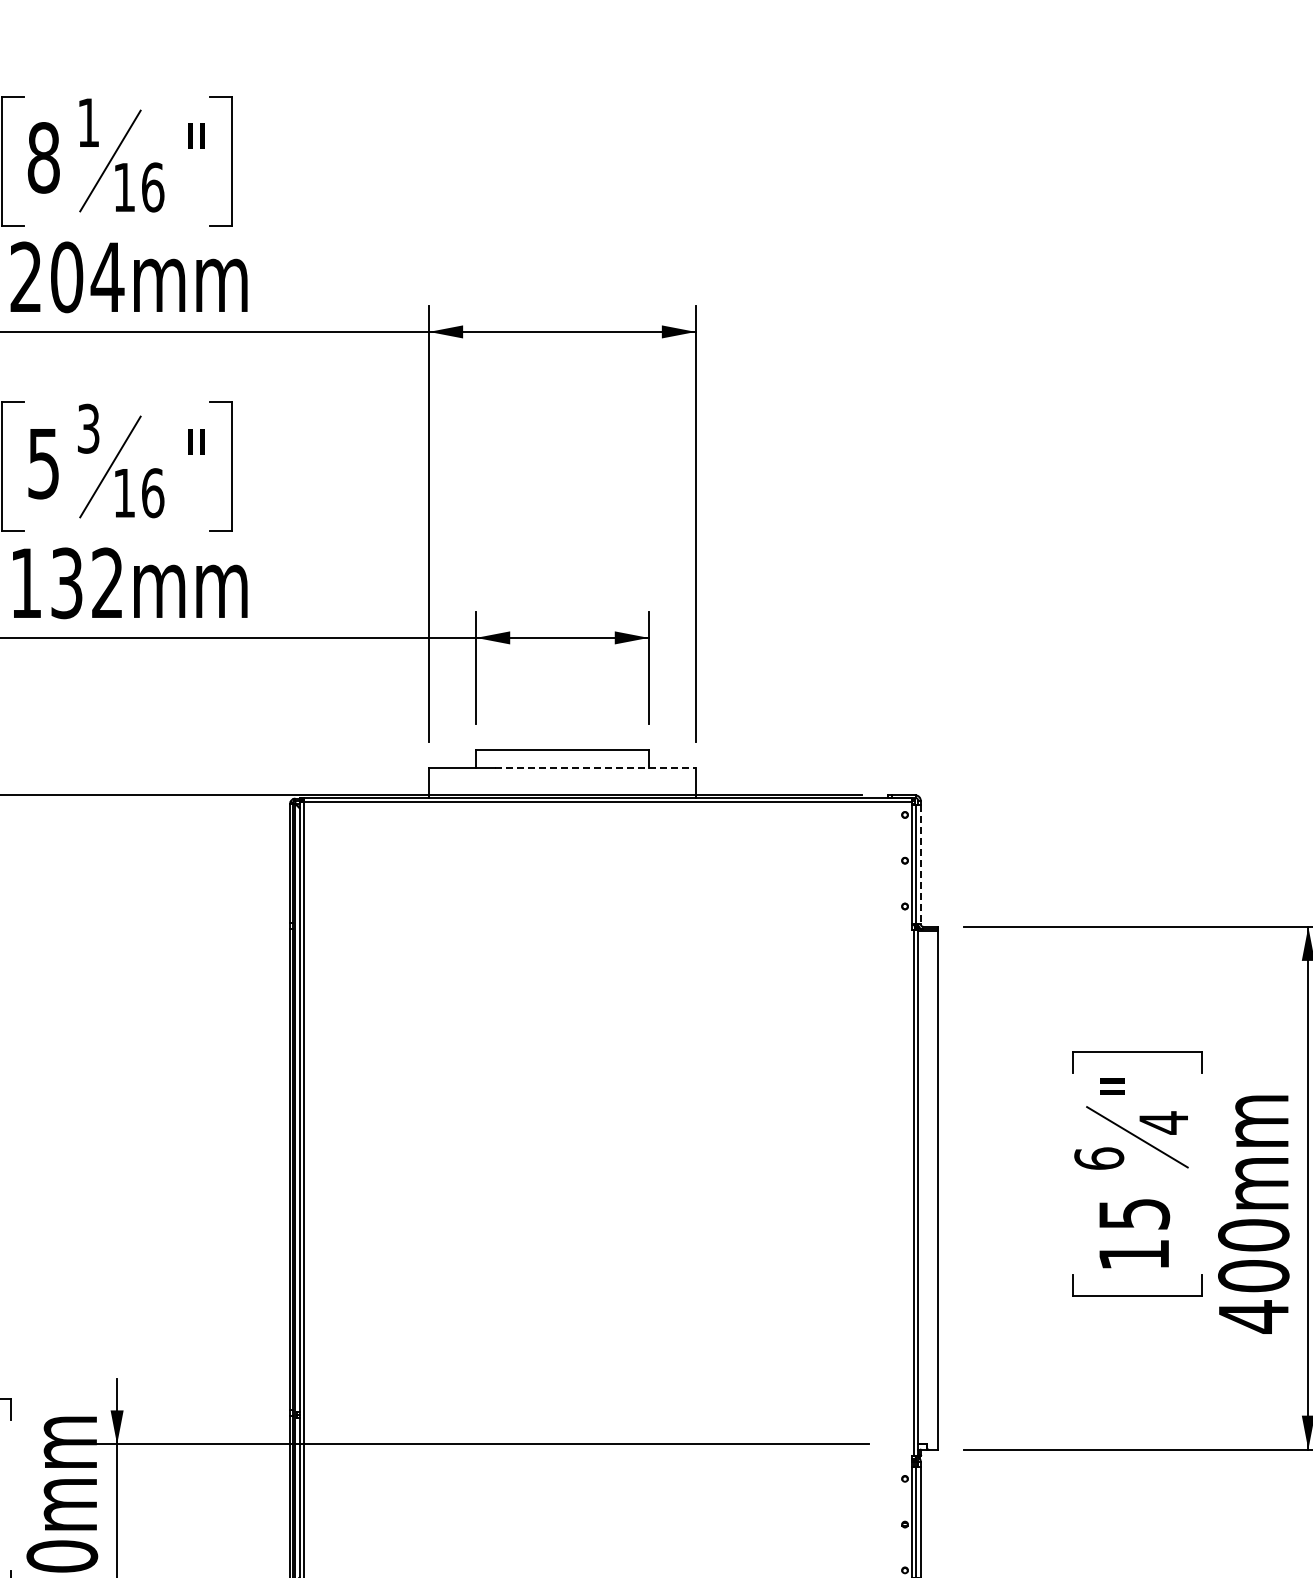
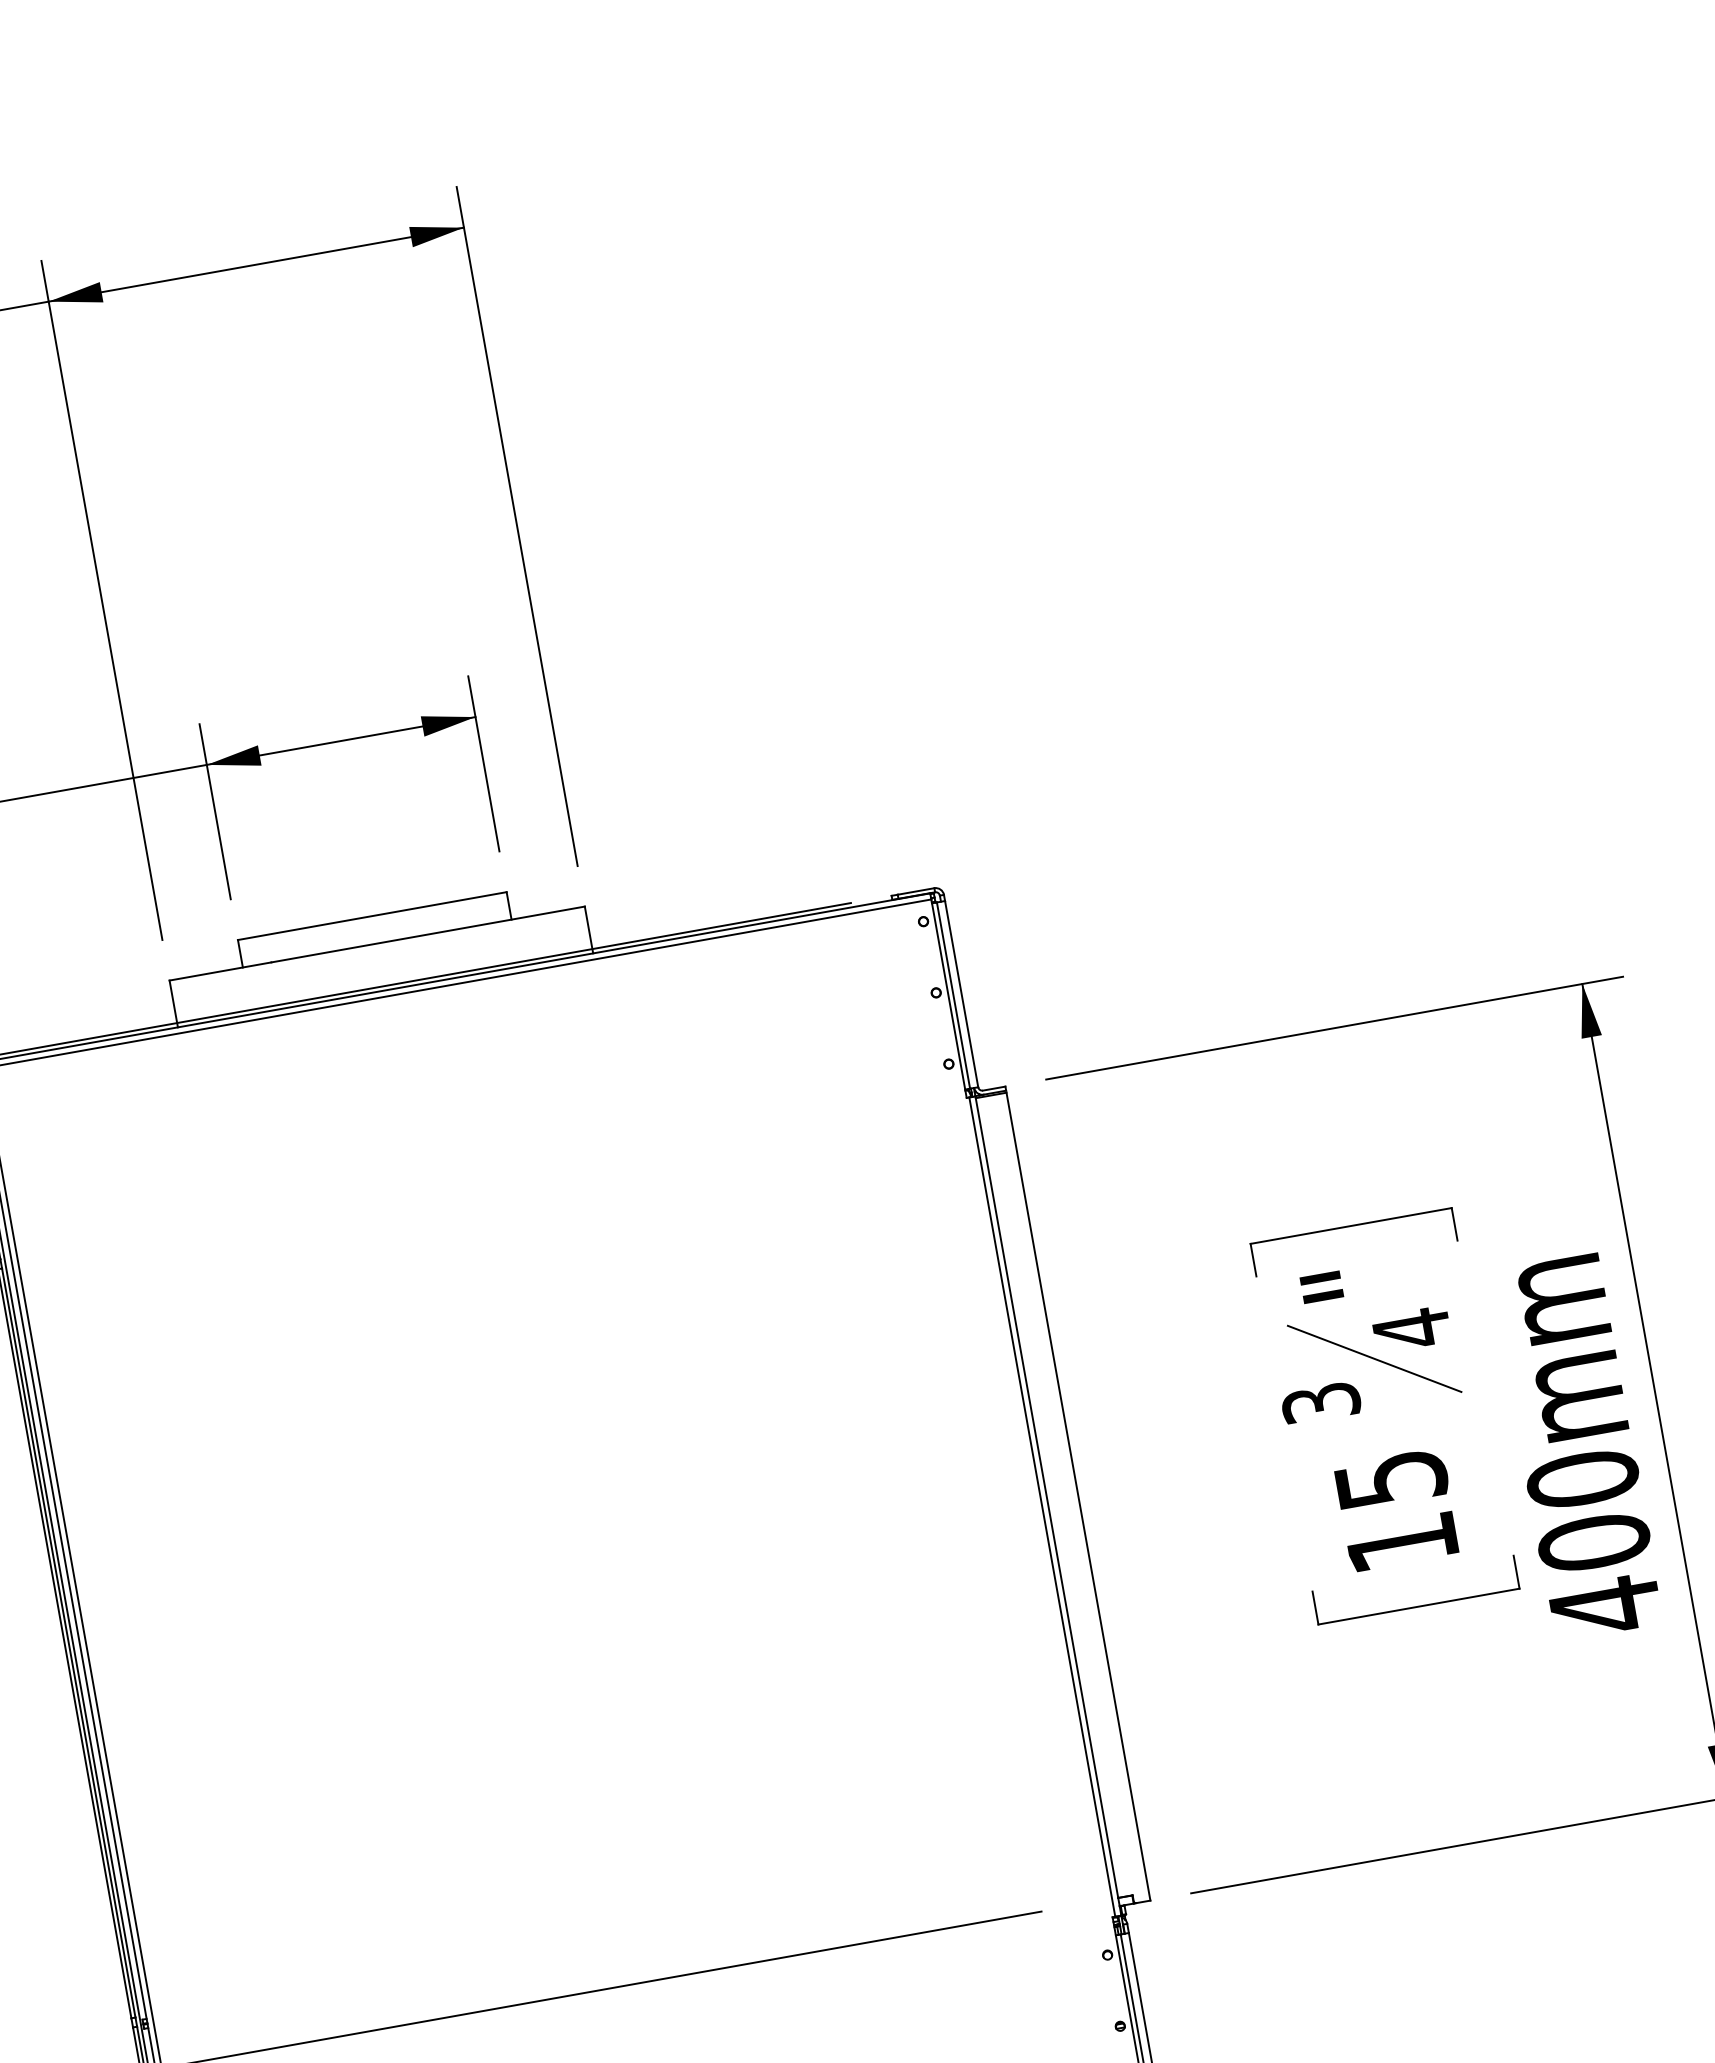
line: (595, 768) -> (428, 935), dashed -> solid
line: (920, 864) -> (961, 994), dashed -> solid
text: (1099, 1158) -> (1321, 1402), 6 -> 3

